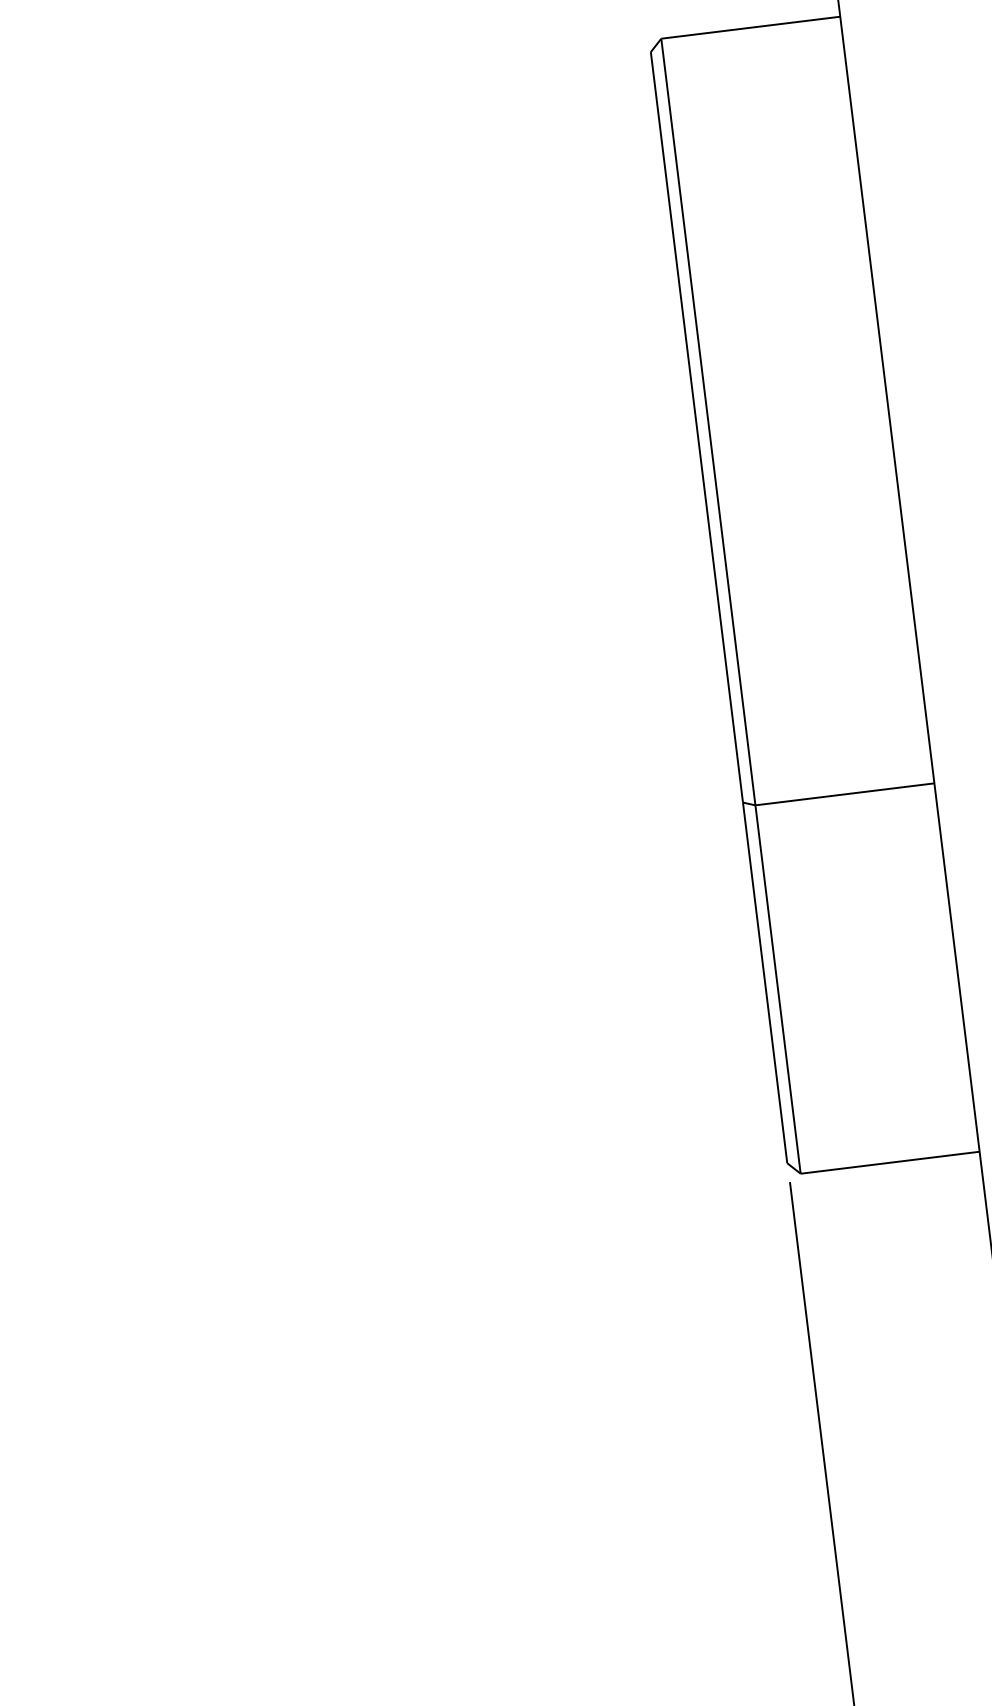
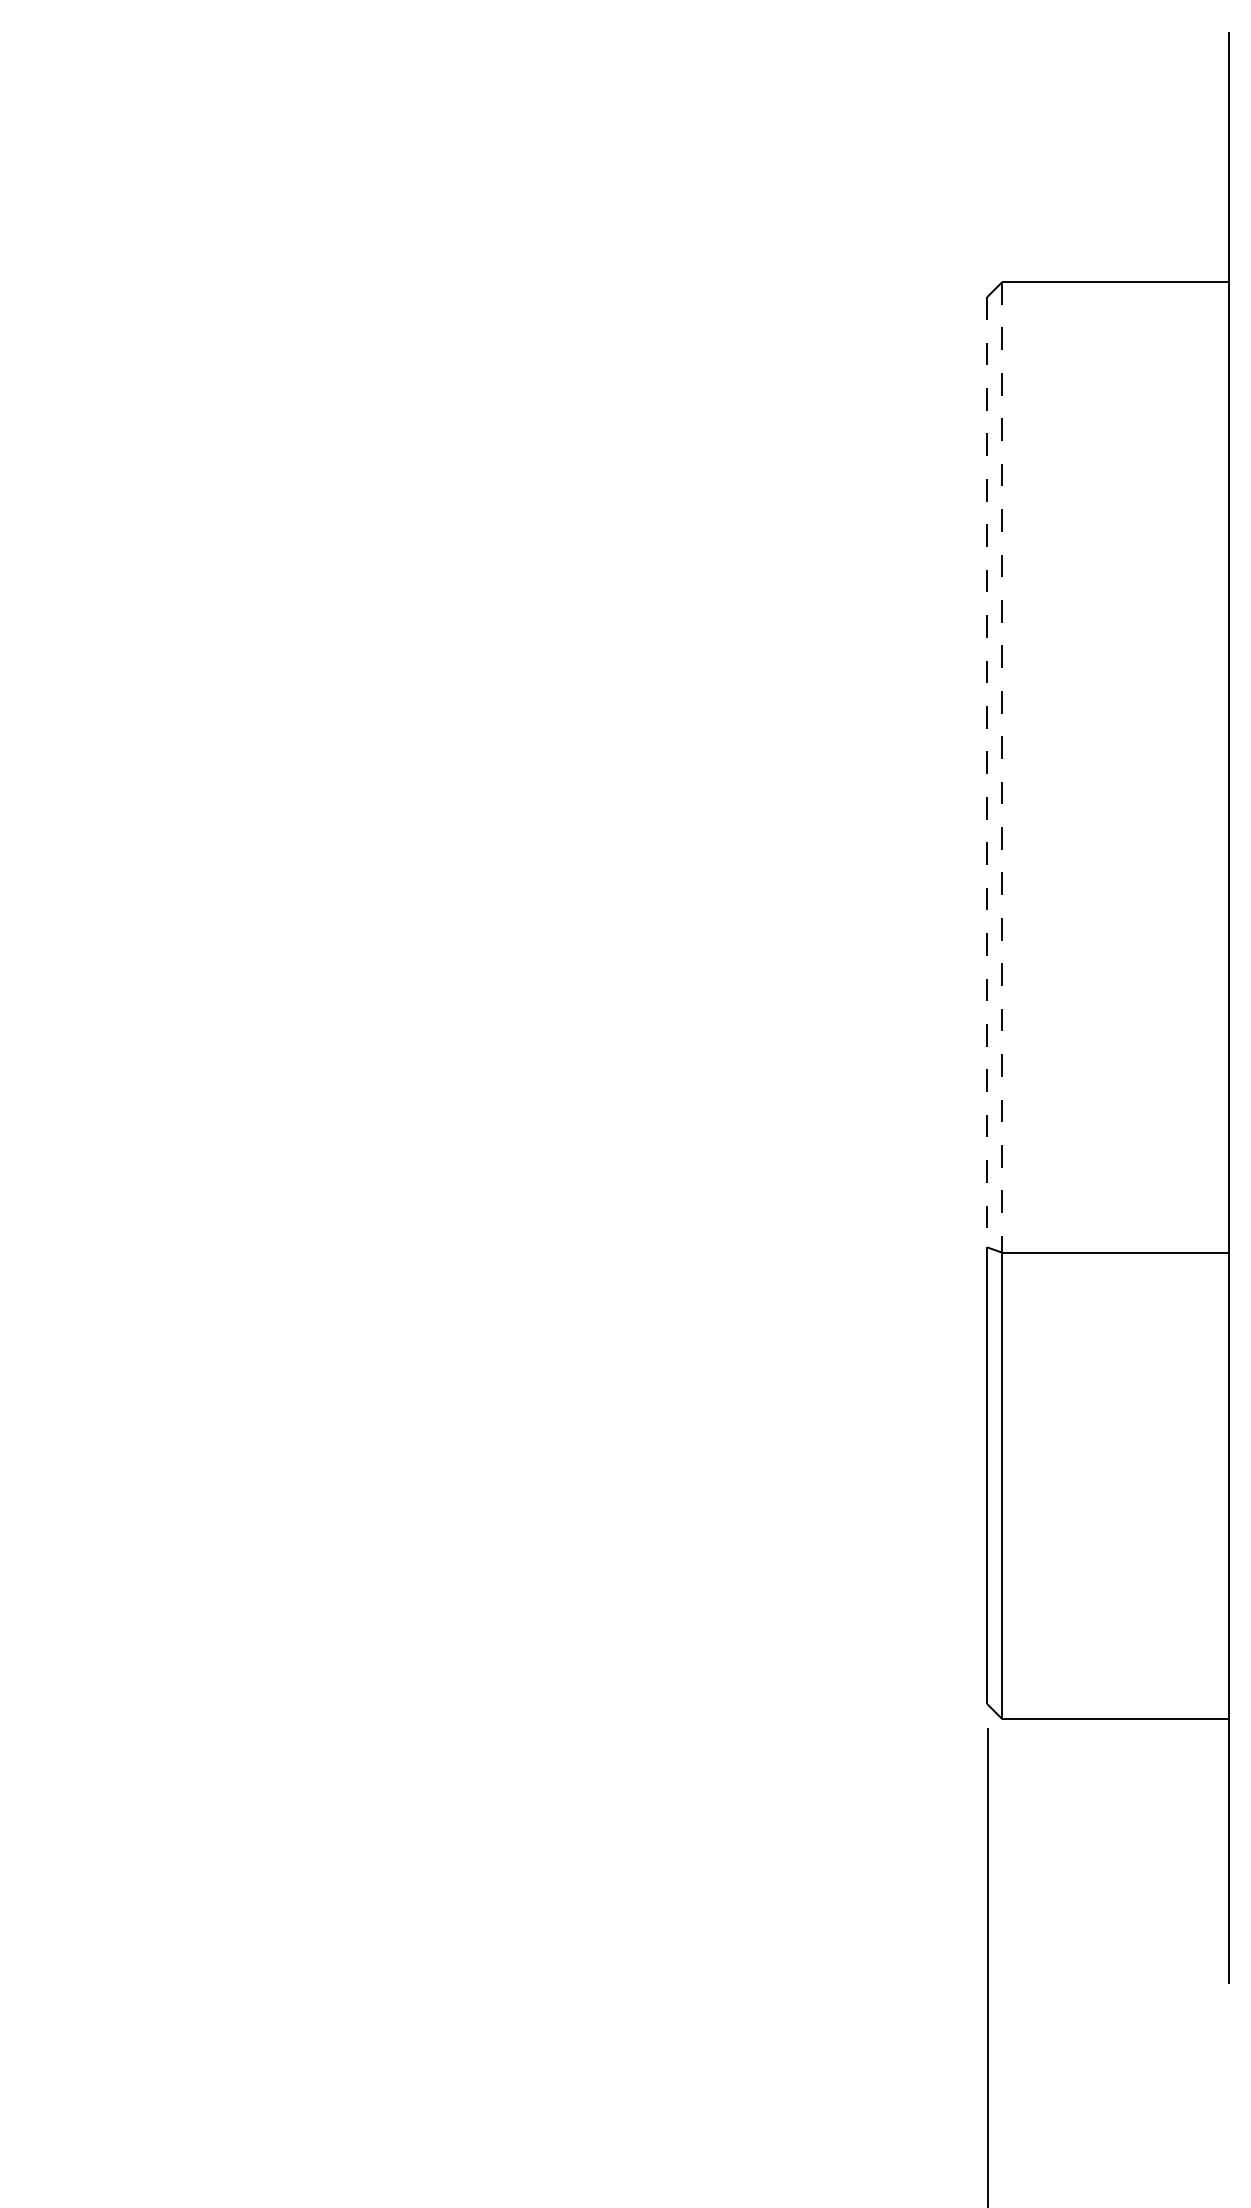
line: (708, 422) -> (1002, 767), solid -> dashed
line: (697, 427) -> (987, 772), solid -> dashed

